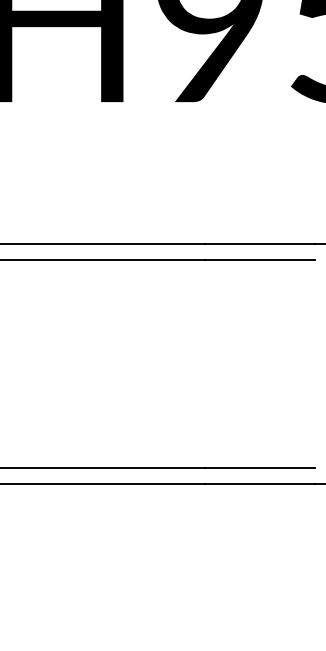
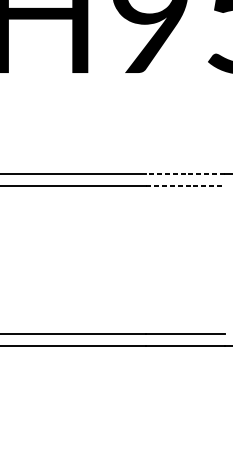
line: (259, 243) -> (185, 173), solid -> dashed
line: (259, 259) -> (185, 185), solid -> dashed

